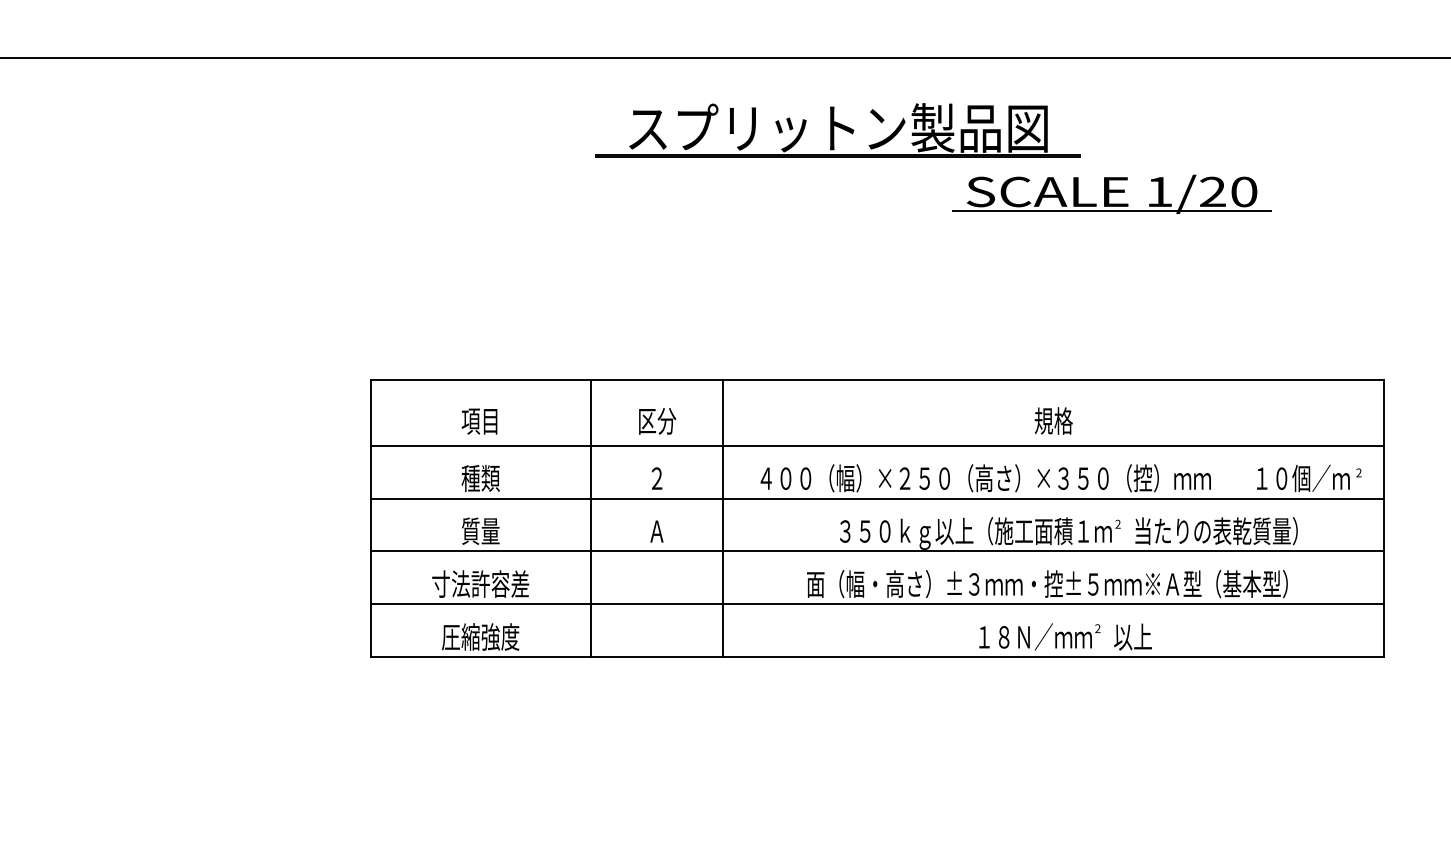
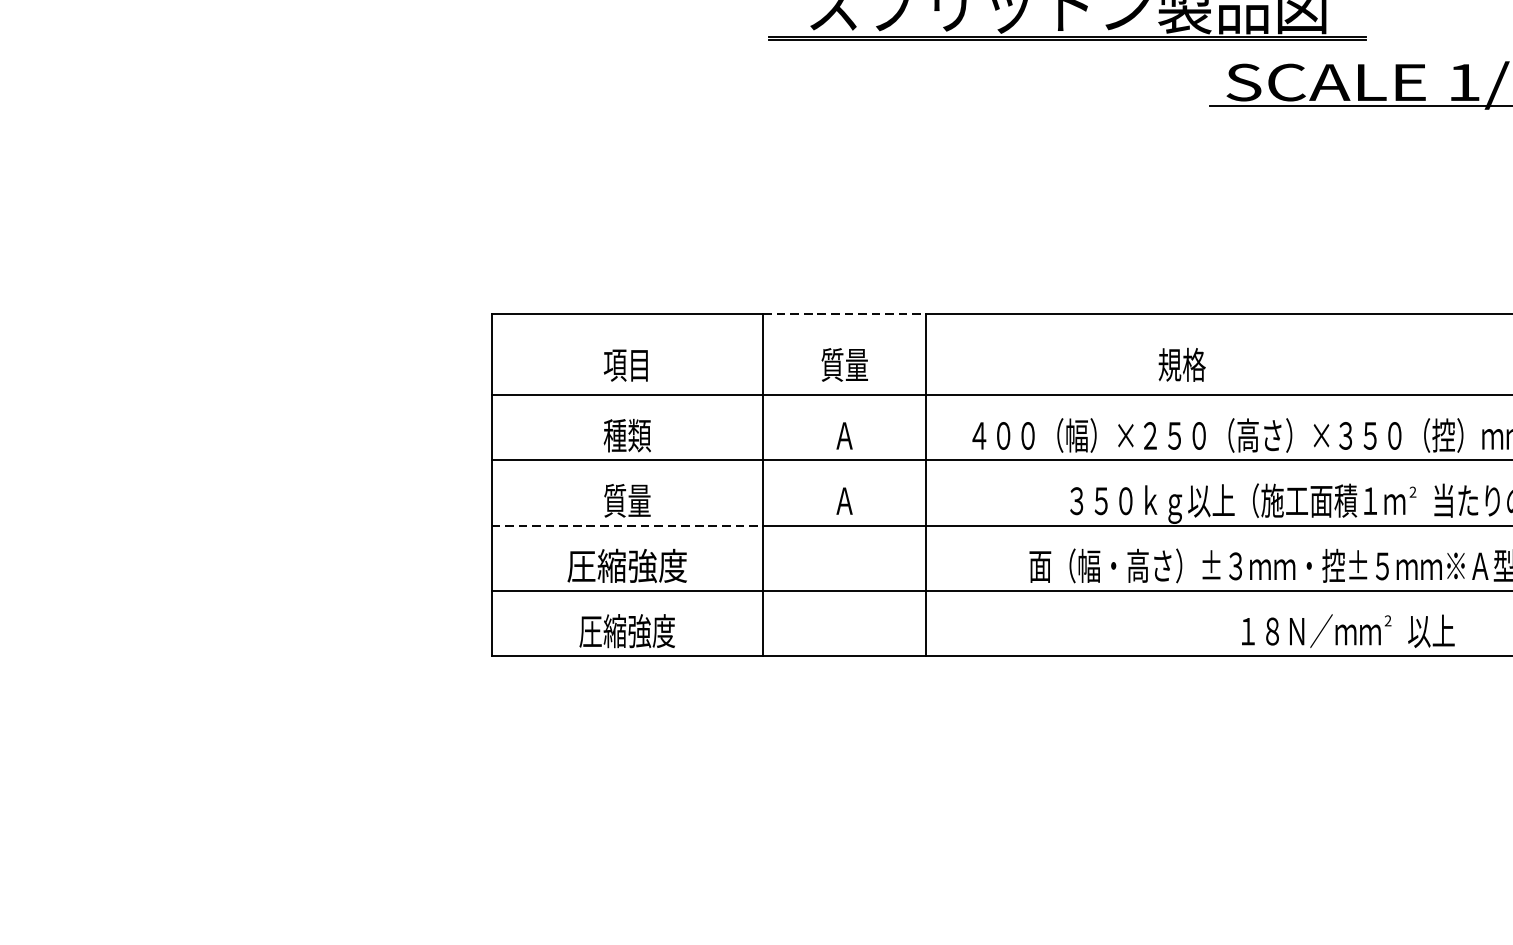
line: (657, 379) -> (845, 313), solid -> dashed
text: (657, 420) -> (845, 364), 区分 -> 質量
text: (1053, 420) -> (1181, 364), moved
text: (656, 478) -> (844, 435), ２ -> Ａ
line: (481, 551) -> (628, 525), solid -> dashed
text: (480, 583) -> (627, 565), 寸法許容差 -> 圧縮強度

